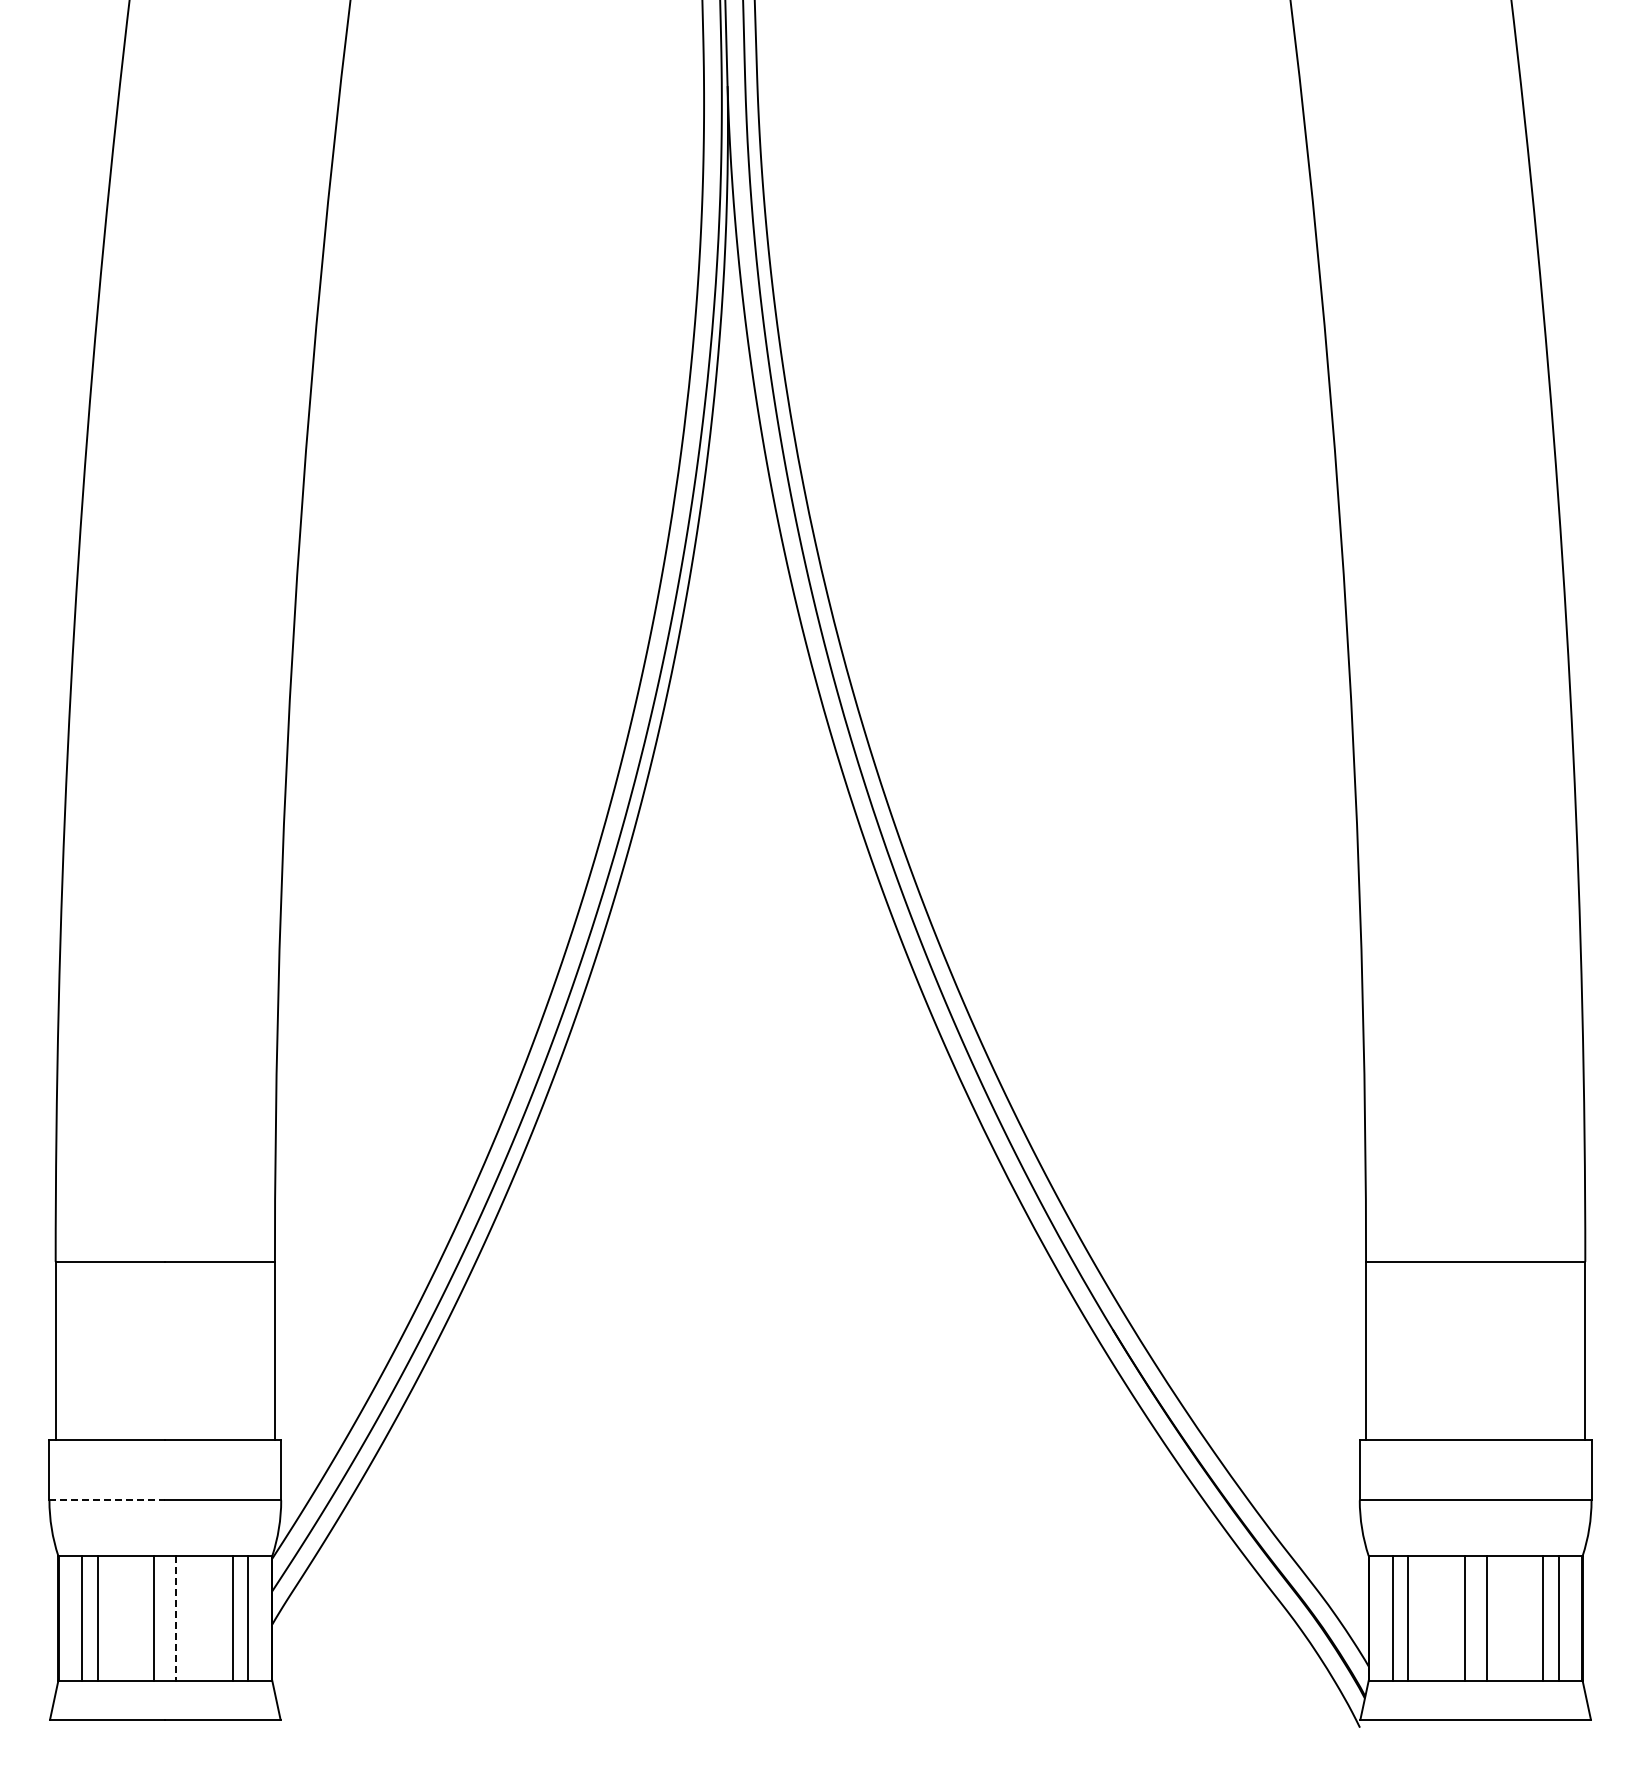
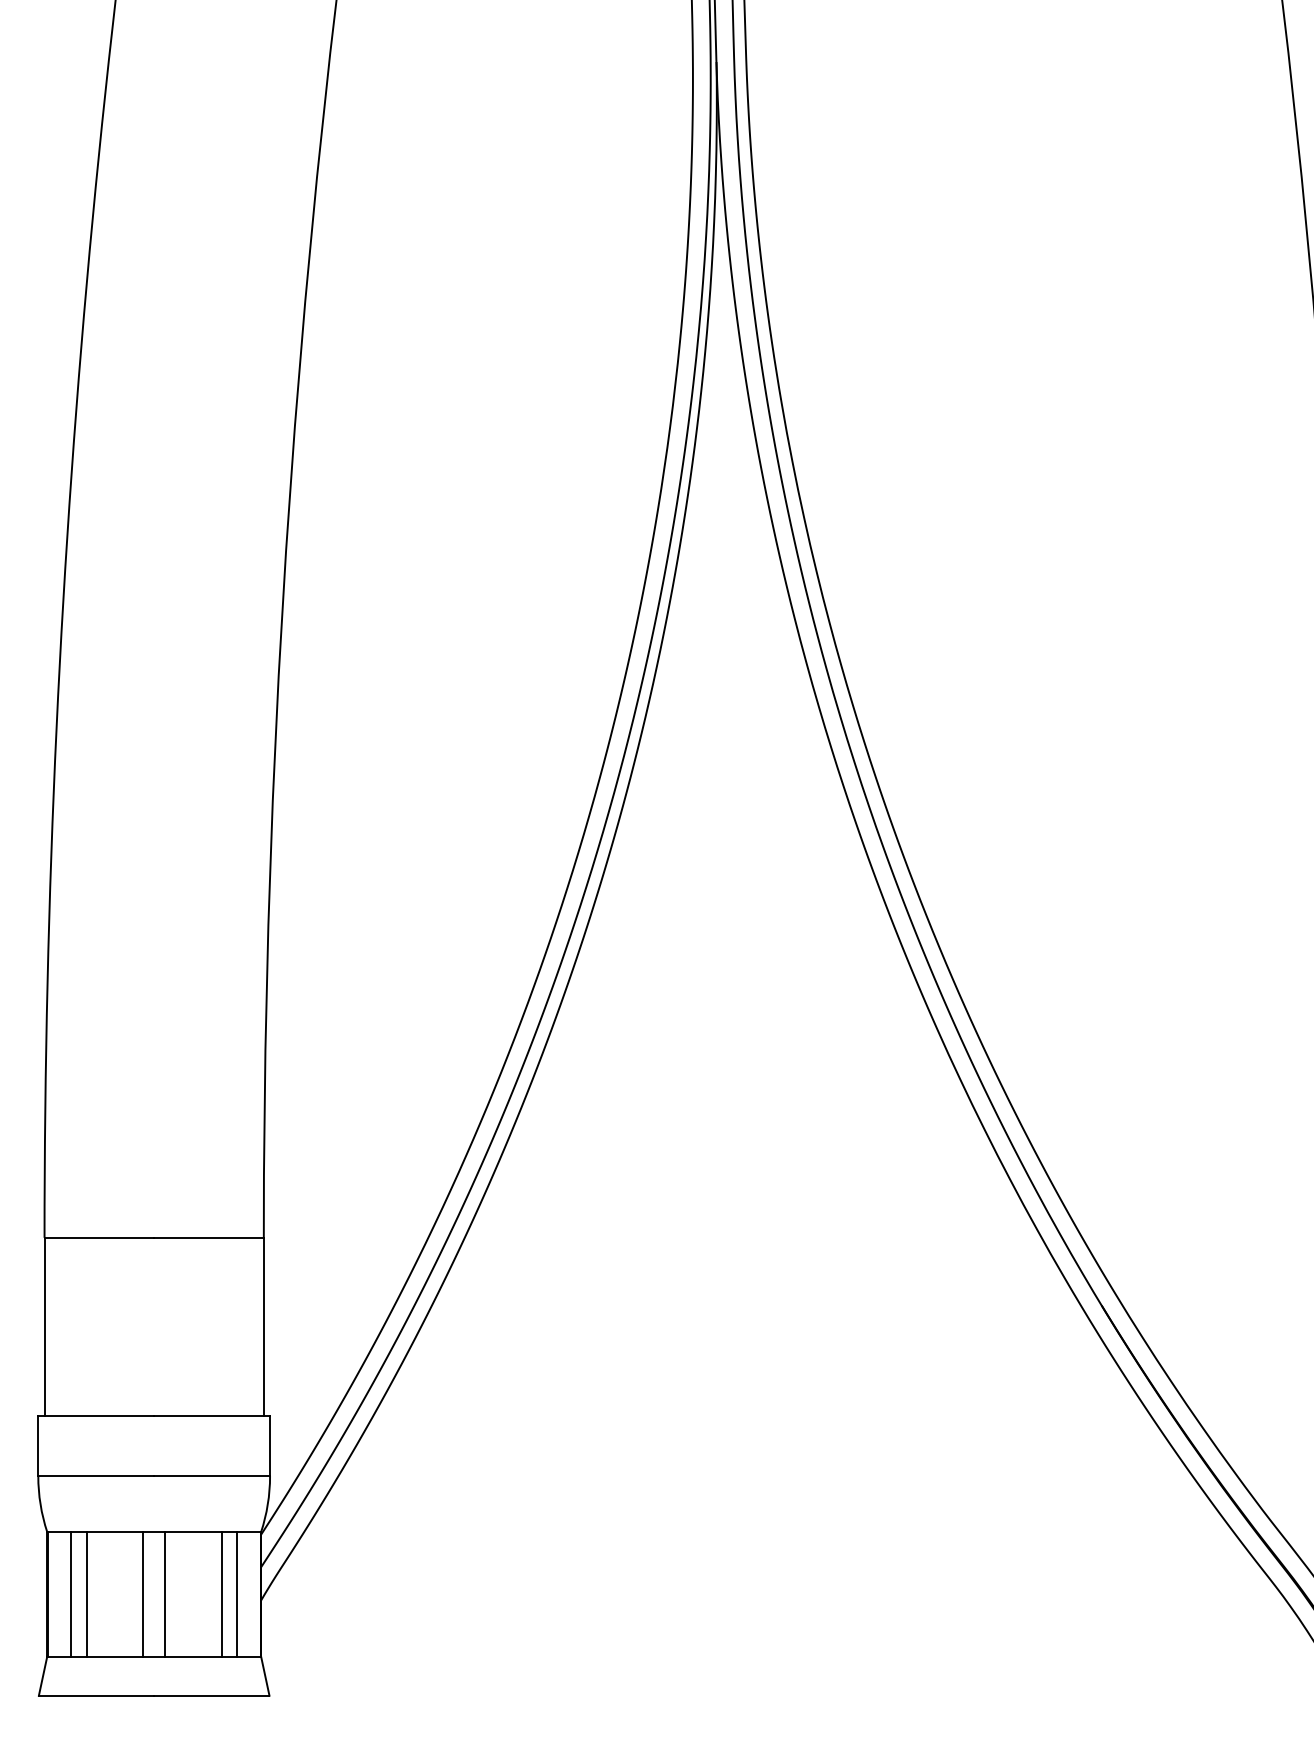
line: (107, 1500) -> (96, 1476), dashed -> solid
line: (176, 1618) -> (165, 1594), dashed -> solid

